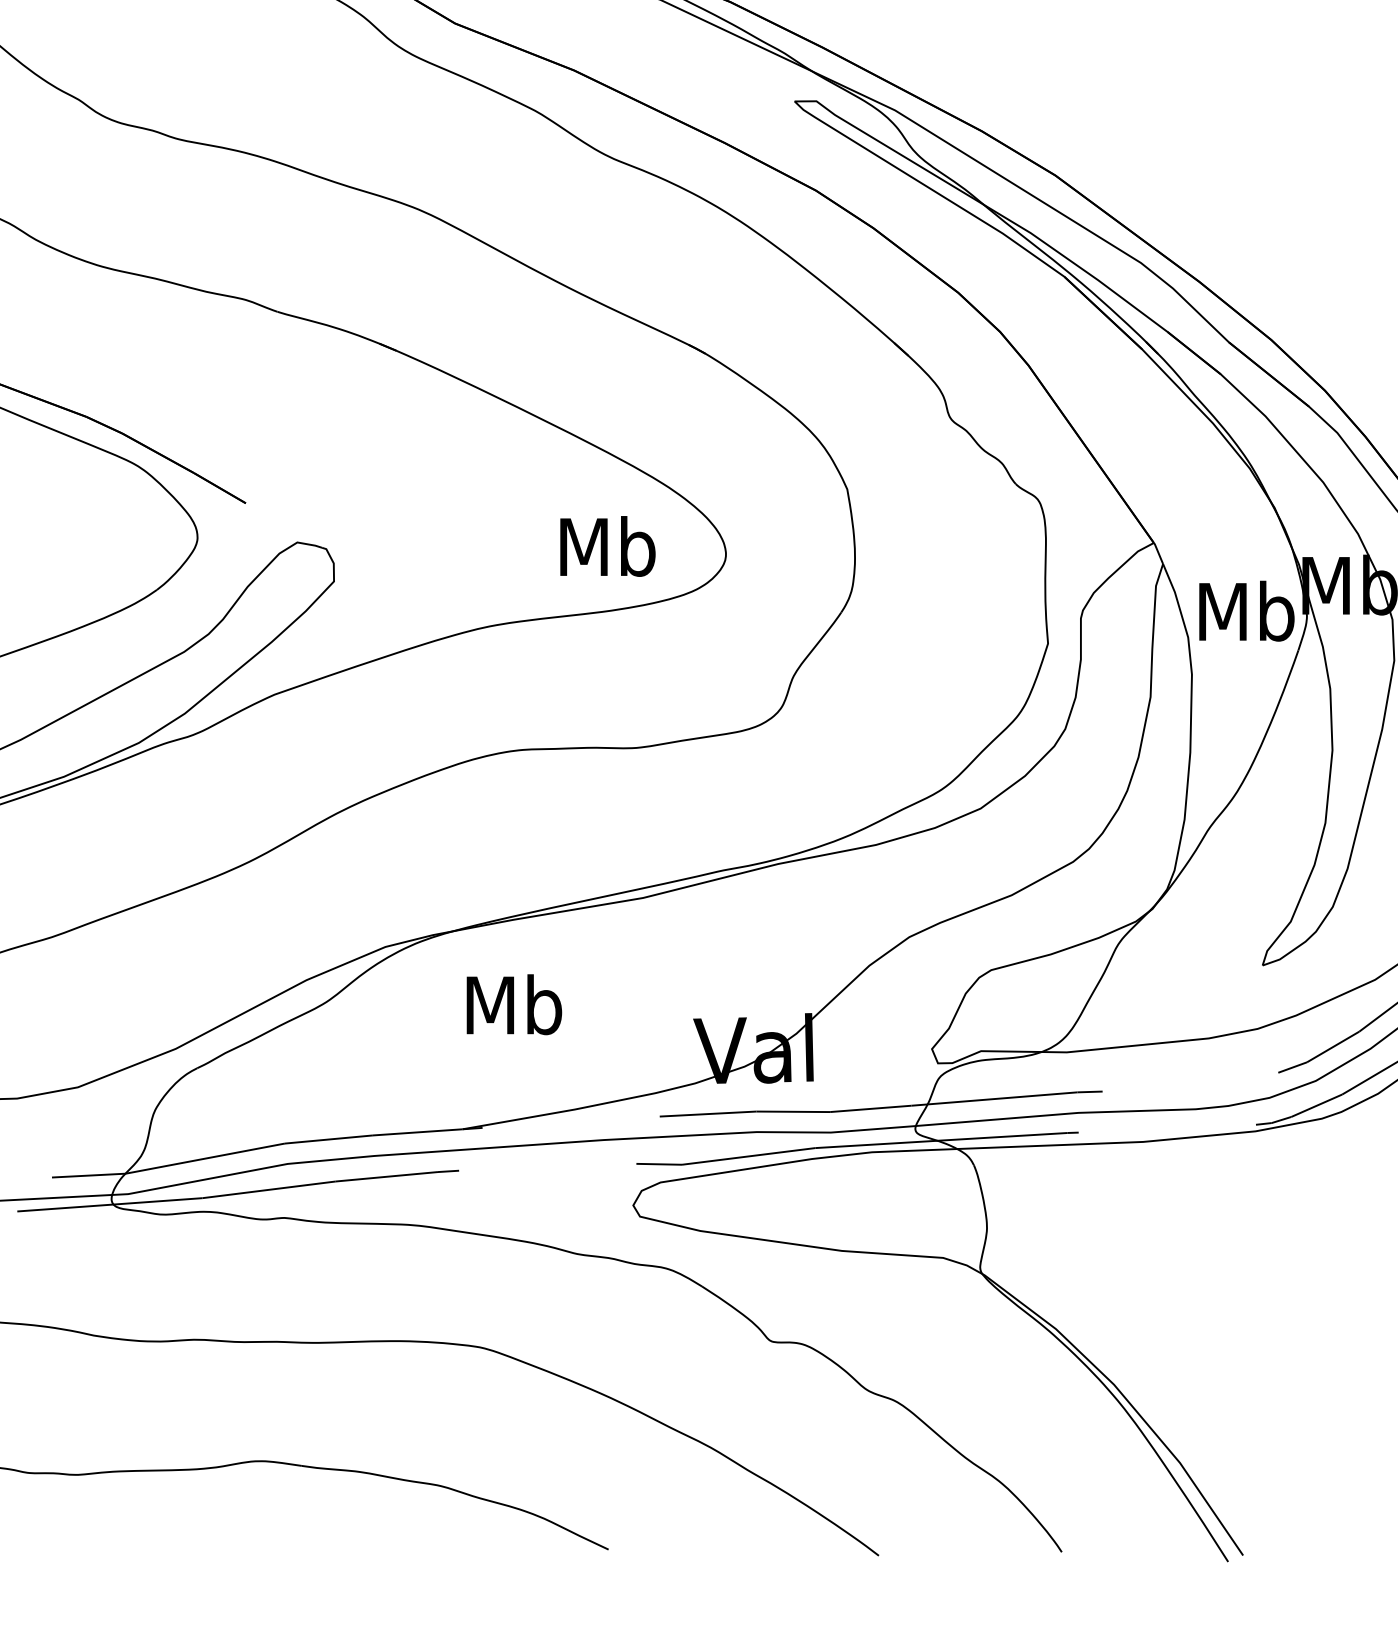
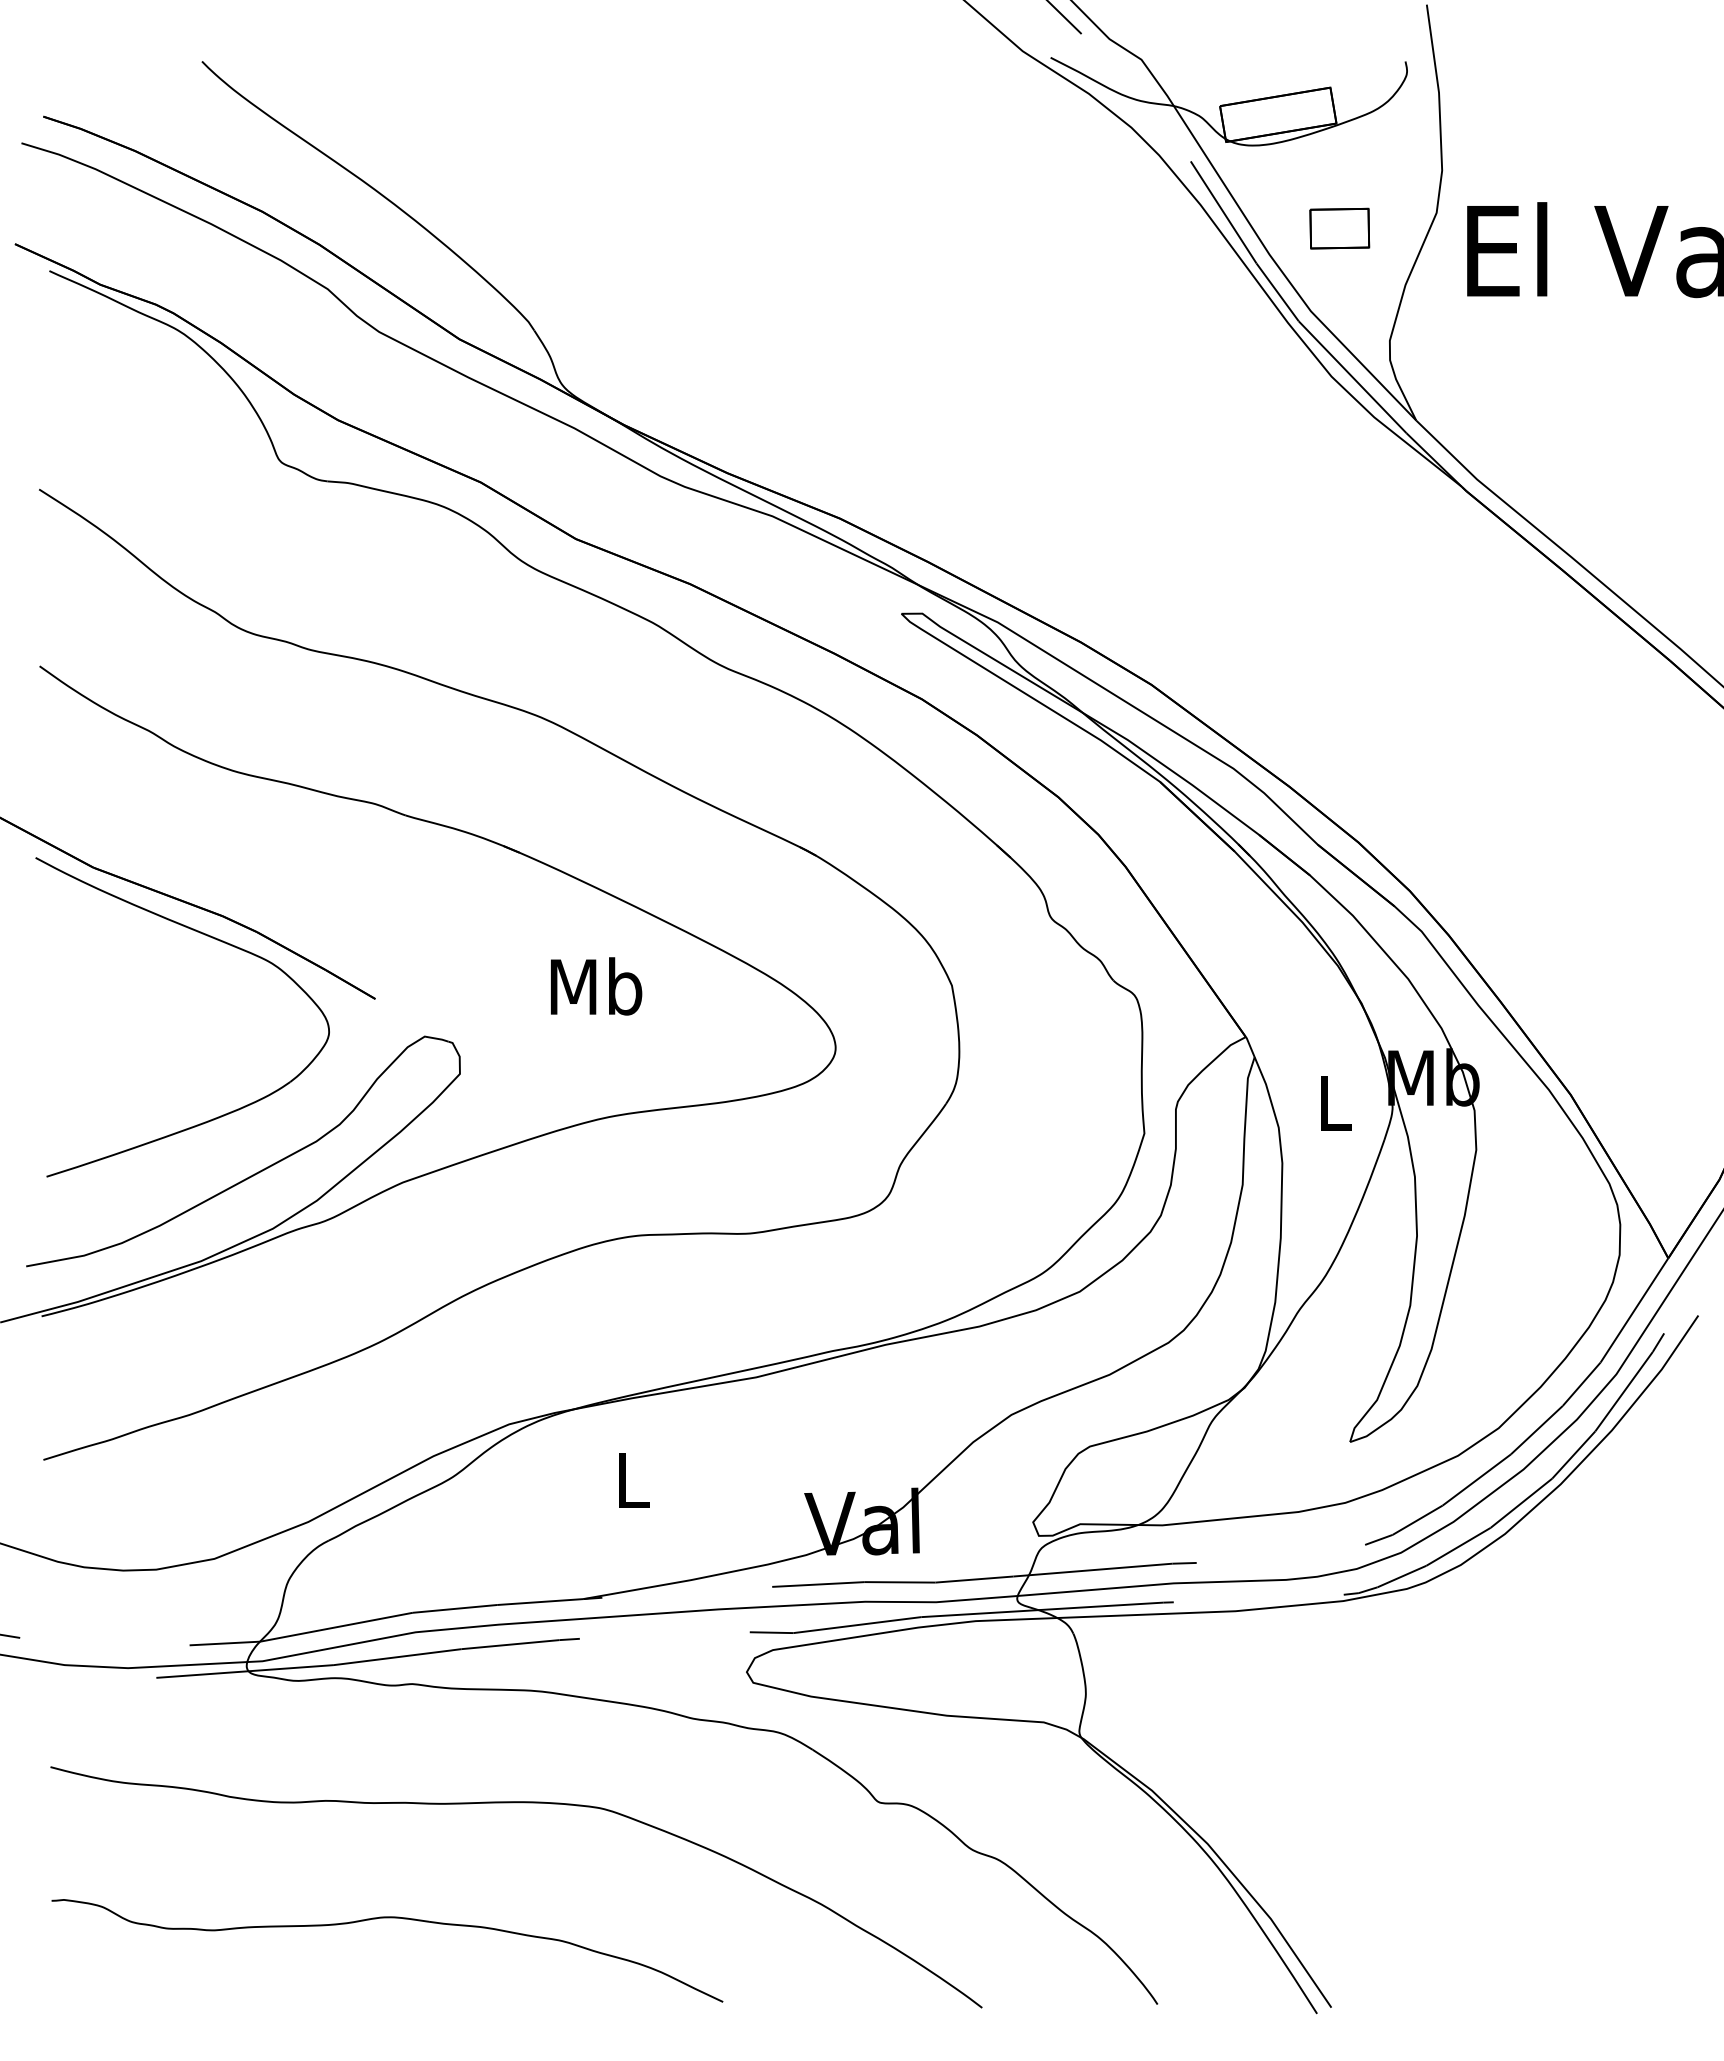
text: (607, 546) -> (596, 986), moved
text: (1246, 611) -> (1334, 1102), Mb -> L
text: (514, 1004) -> (632, 1479), Mb -> L

